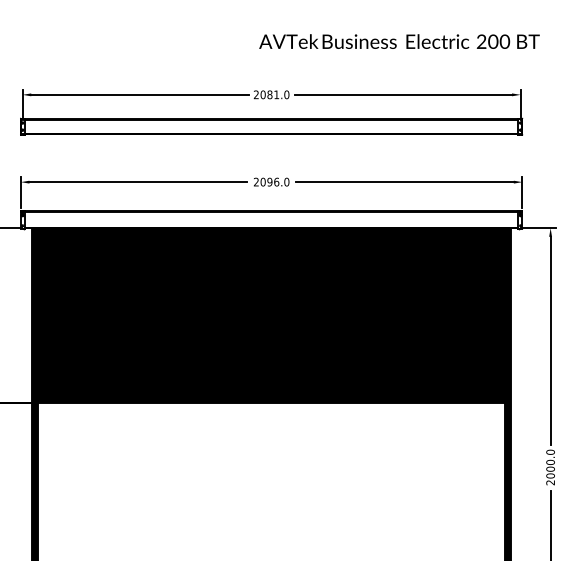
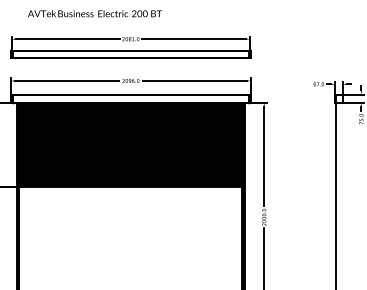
text: (398, 41) -> (94, 13), moved

